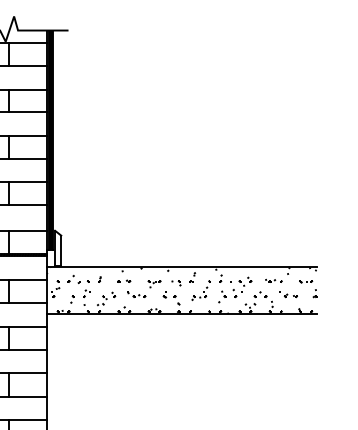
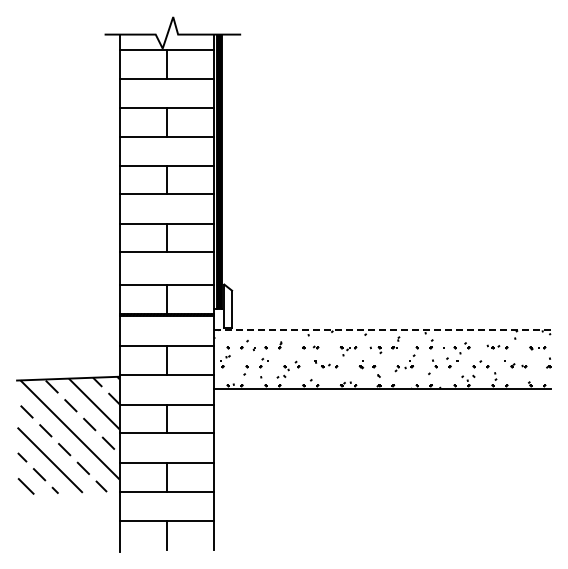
line: (181, 267) -> (382, 330), solid -> dashed

